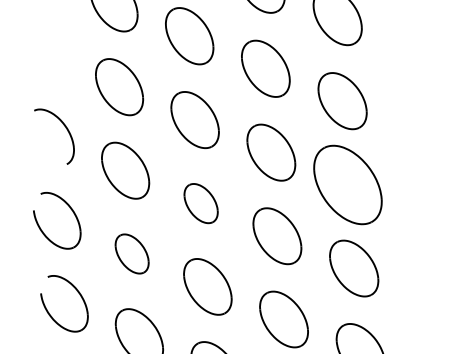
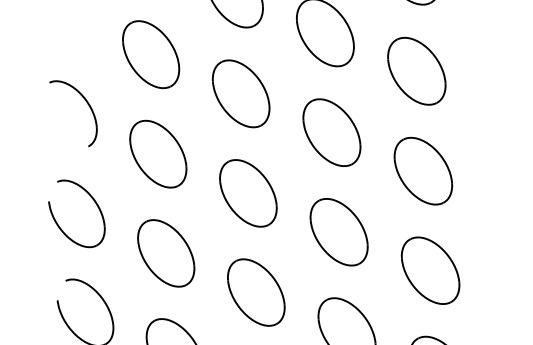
part: (348, 184) -> (423, 170), size x0.71
part: (200, 203) -> (247, 193), size x1.43
part: (131, 253) -> (165, 252), size x1.43

